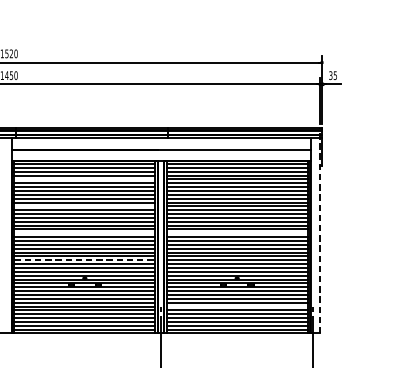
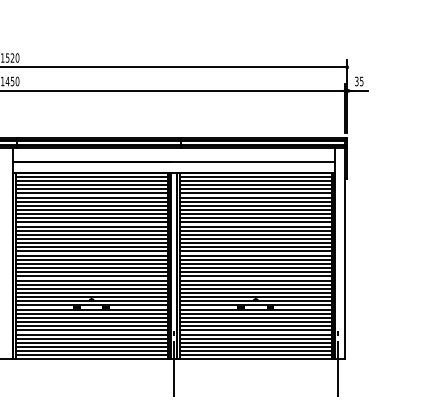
line: (84, 179) -> (91, 193), added
line: (84, 206) -> (91, 222), added
line: (320, 230) -> (345, 248), dashed -> solid
line: (84, 233) -> (91, 251), added
line: (236, 233) -> (255, 251), added
line: (84, 260) -> (91, 280), dashed -> solid
line: (236, 306) -> (255, 330), added

